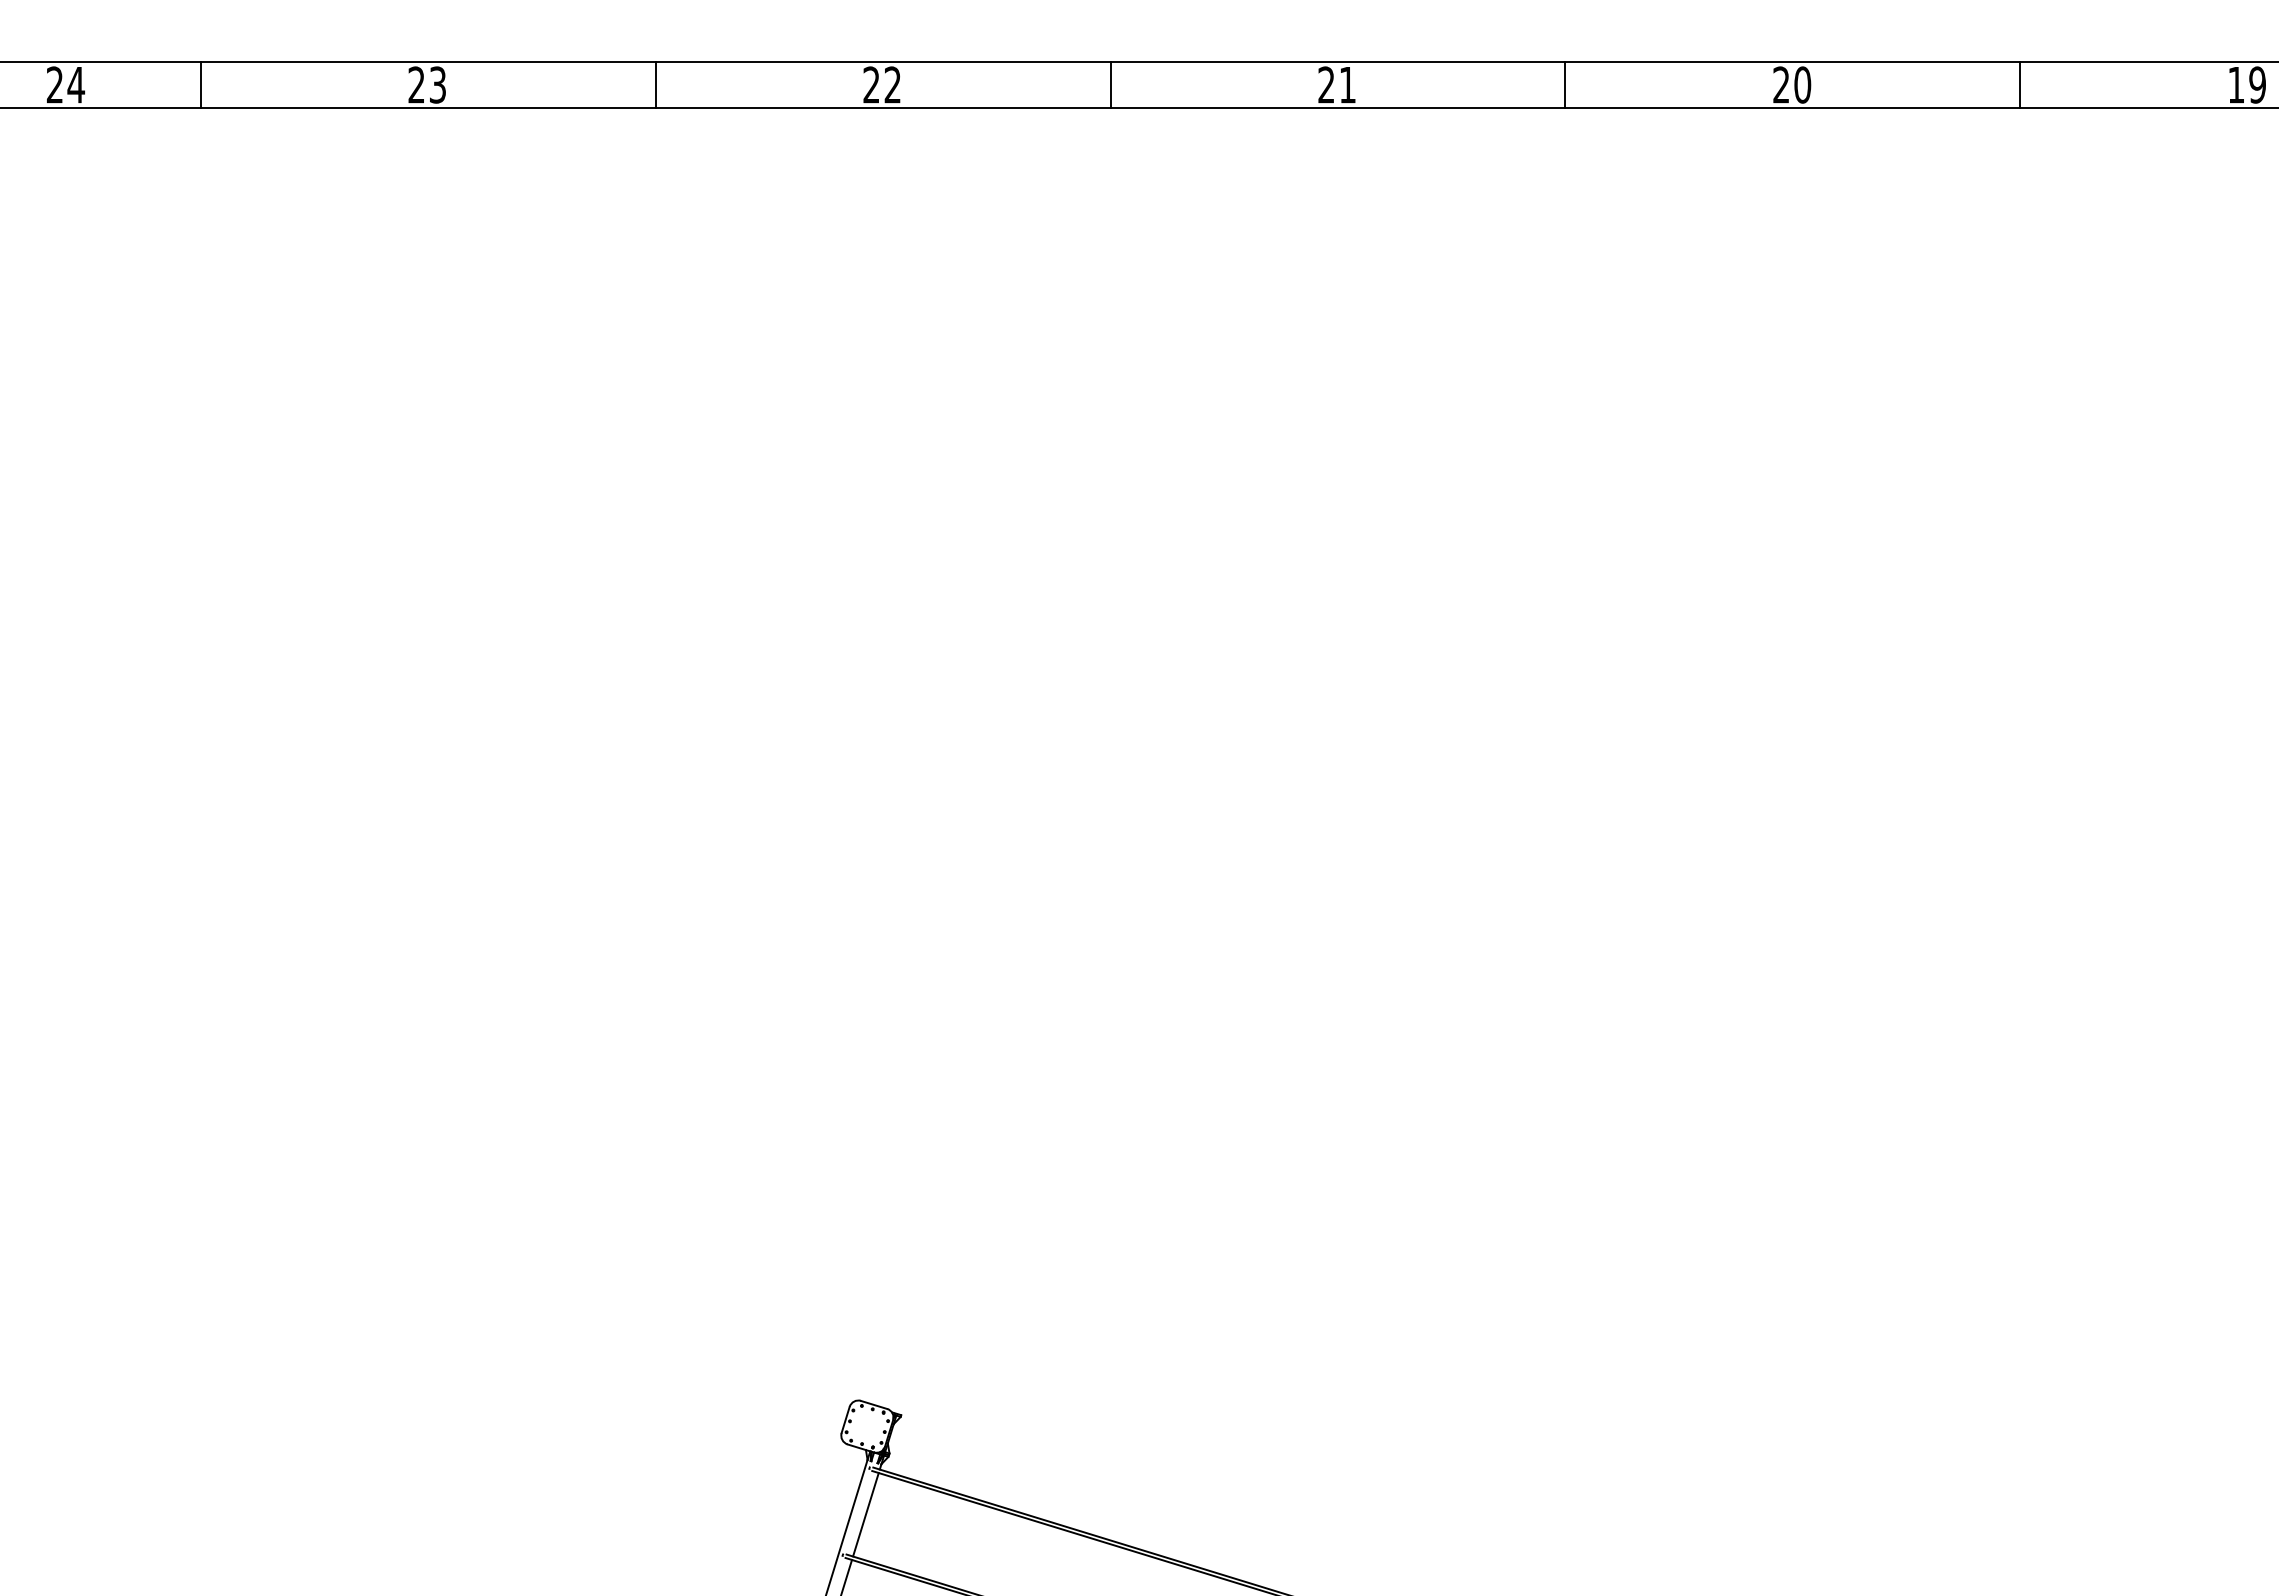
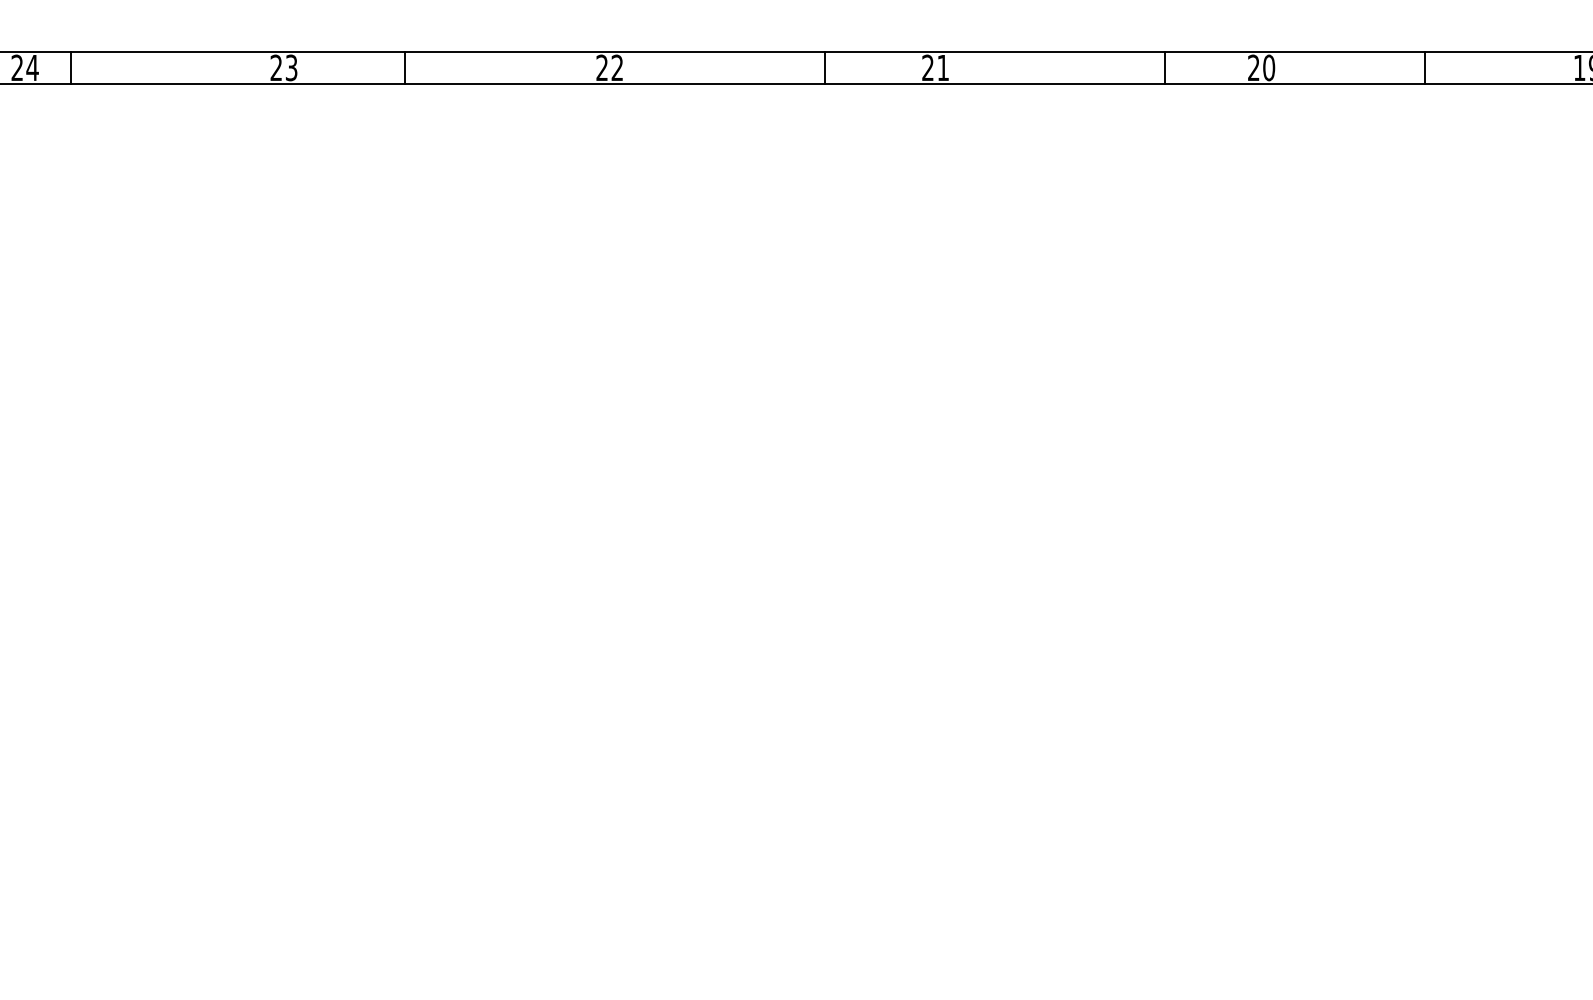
line: (200, 84) -> (70, 67), moved
line: (655, 84) -> (404, 67), moved
line: (1110, 84) -> (824, 67), moved
line: (1565, 84) -> (1165, 67), moved

